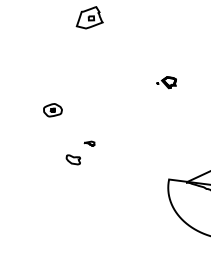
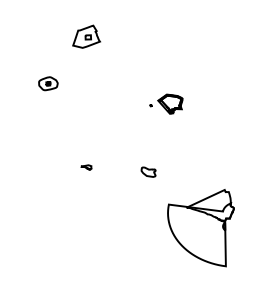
part: (166, 82) -> (166, 103), size x1.67
part: (53, 110) -> (48, 83), moved
part: (73, 159) -> (148, 171), moved

